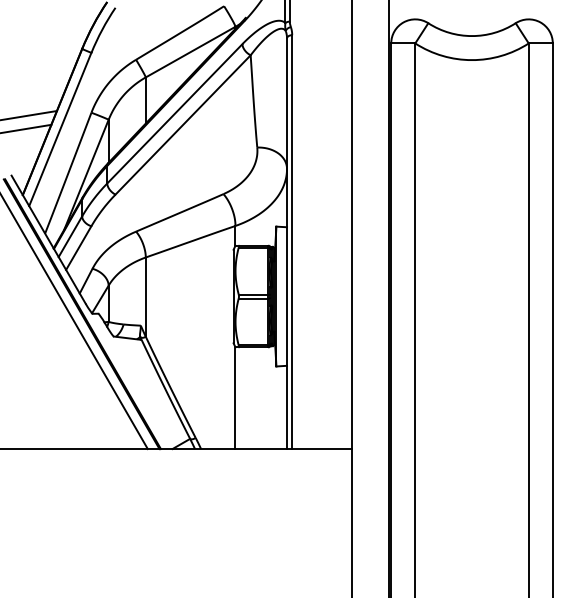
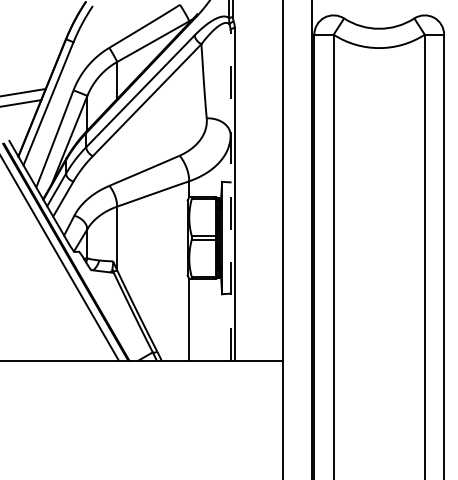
line: (287, 243) -> (231, 195), solid -> dashed

